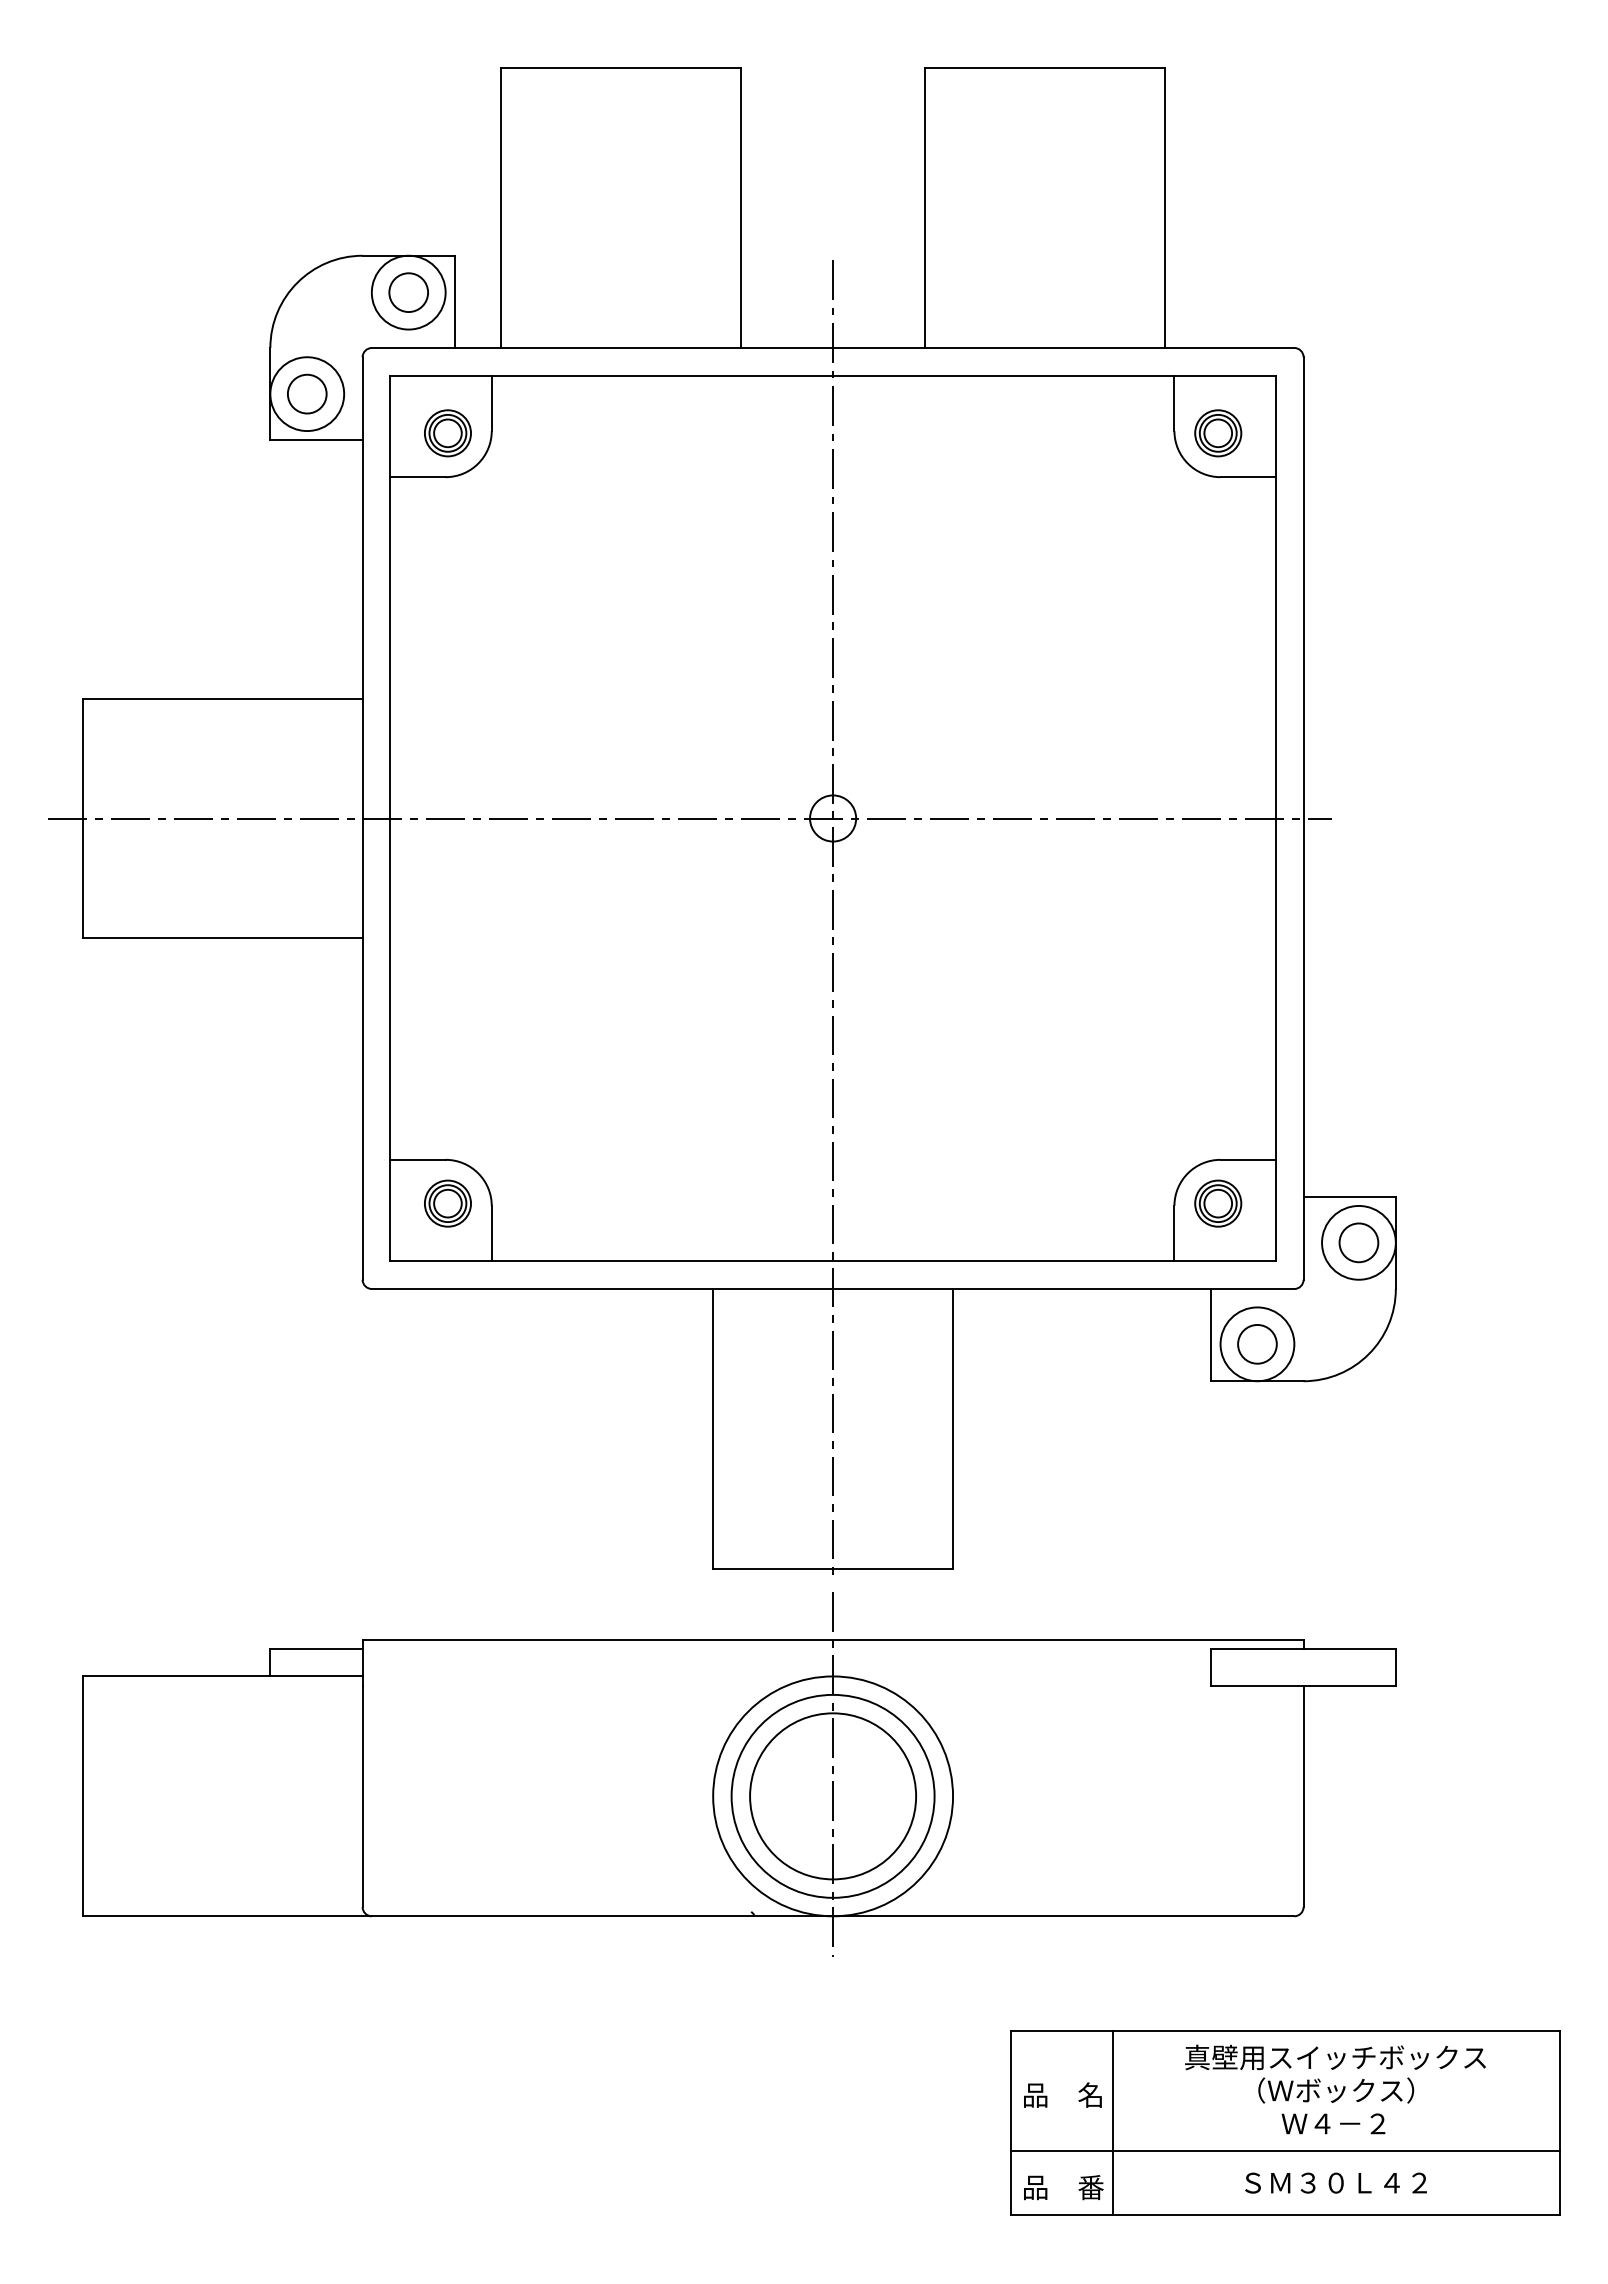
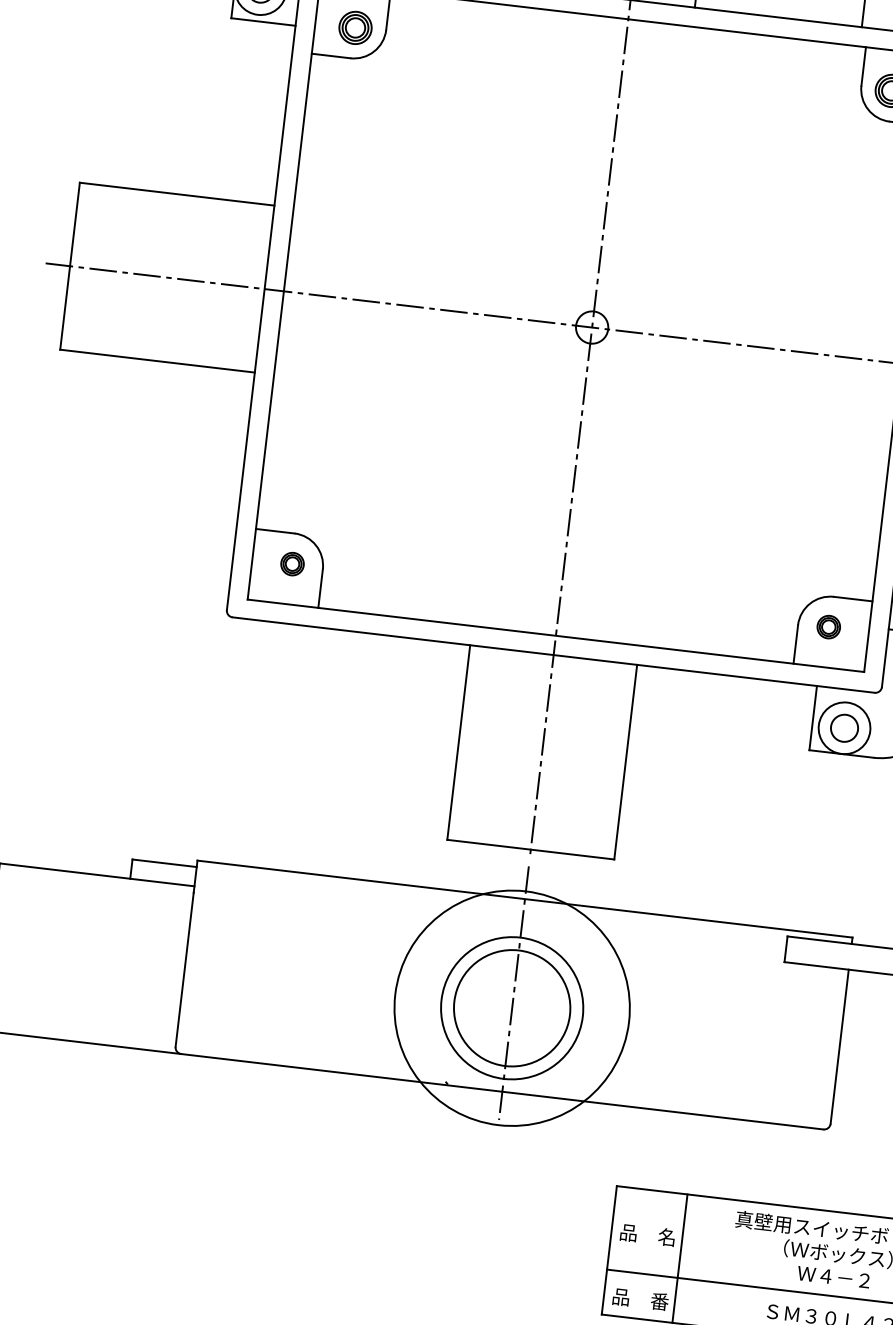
part: (447, 1203) -> (292, 564), size x0.7
part: (1218, 1203) -> (828, 627), size x0.7
circle: (833, 1796) -> (512, 1008), size x1.4

